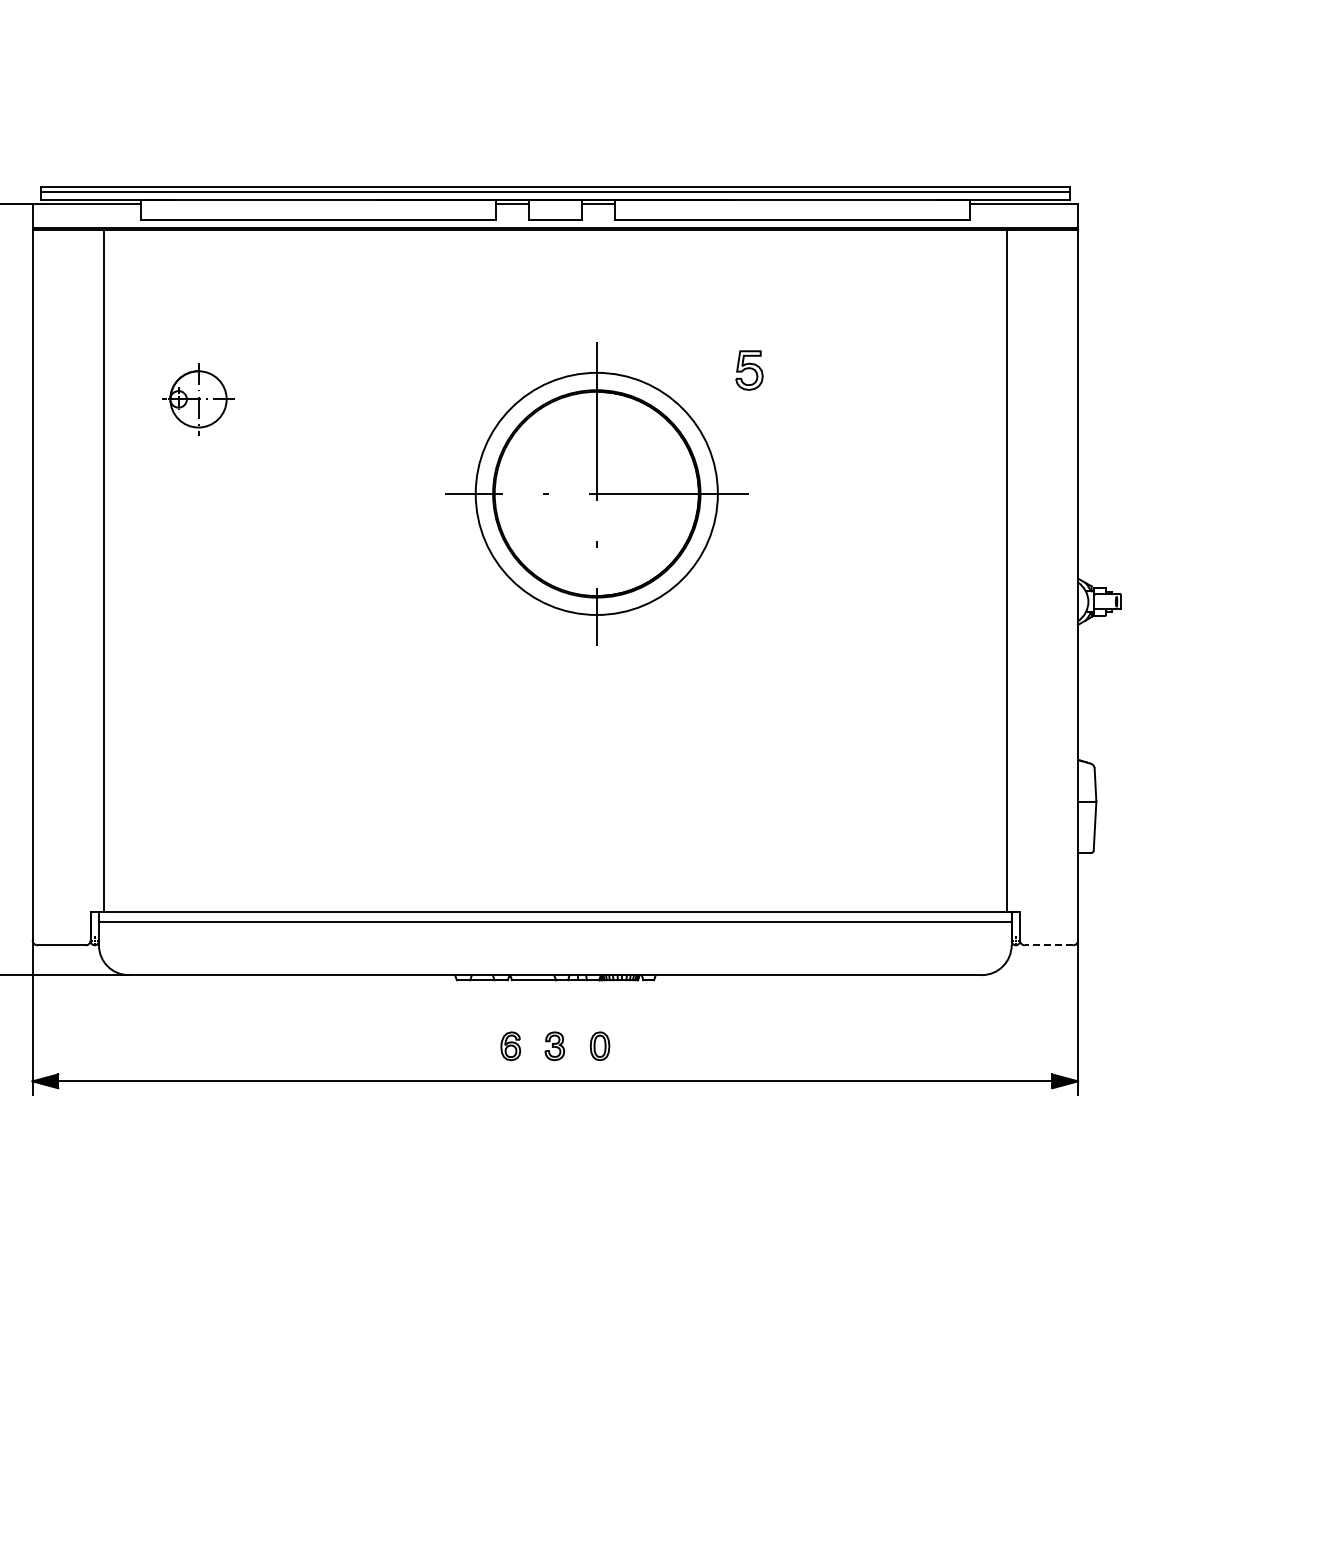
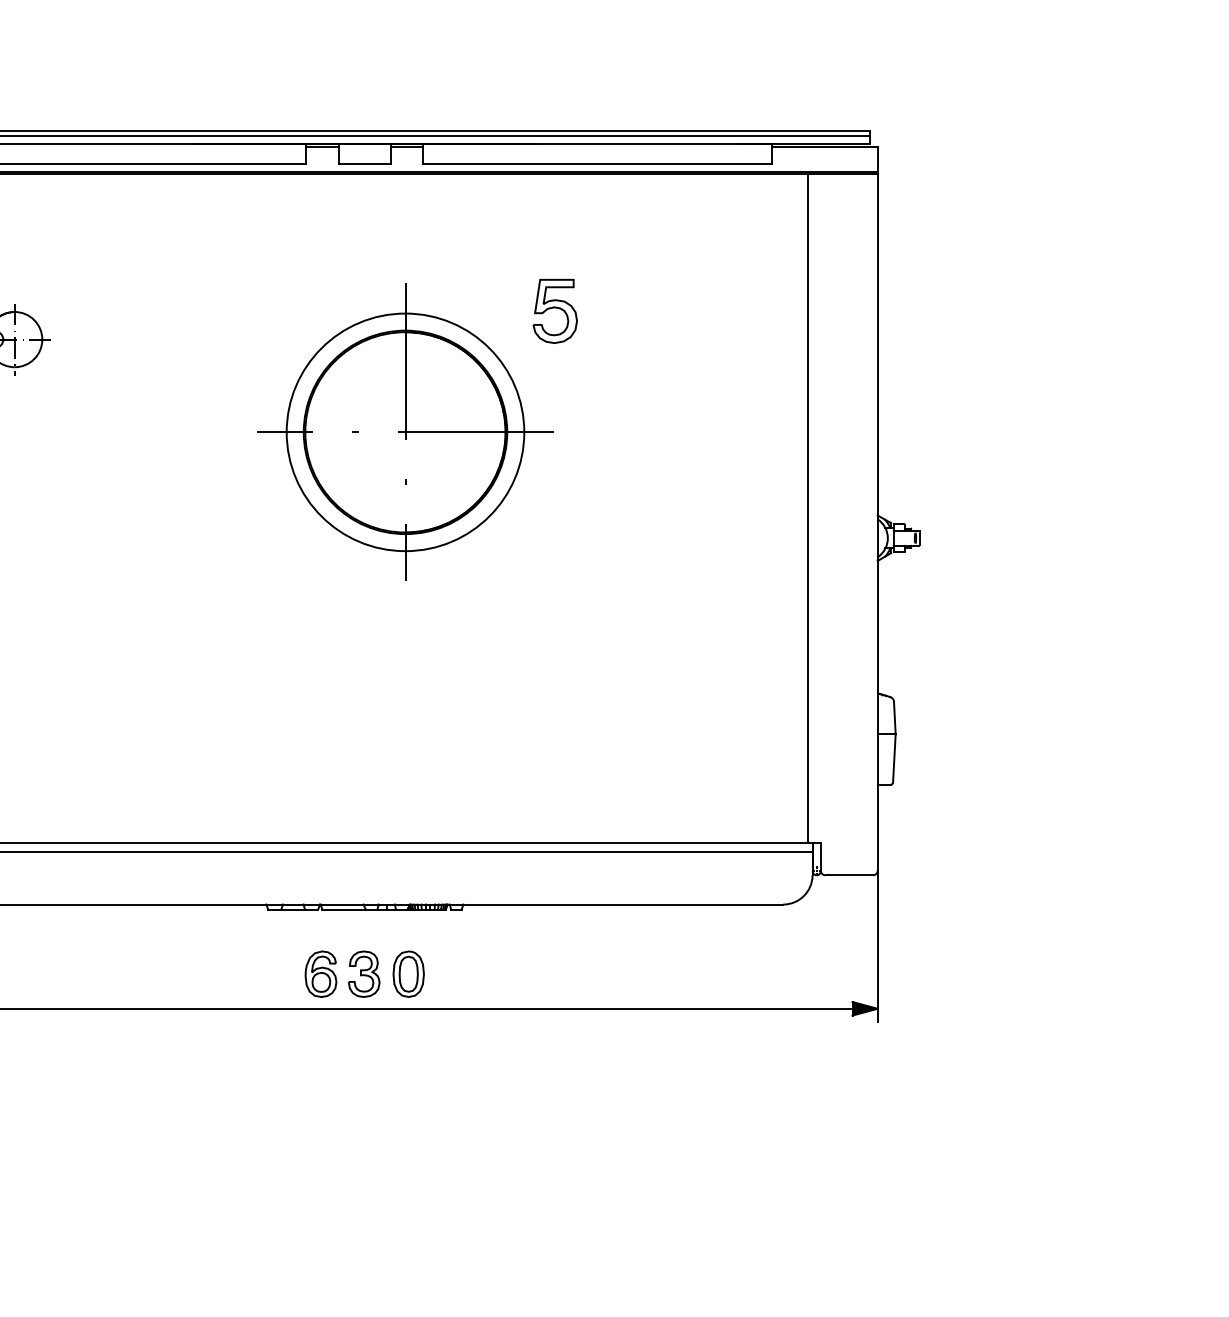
part: (749, 370) -> (555, 311), size x1.67
line: (1048, 945) -> (848, 875), dashed -> solid
part: (510, 1046) -> (320, 974), size x1.67
part: (554, 1046) -> (363, 974), size x1.67
part: (599, 1046) -> (408, 974), size x1.67

